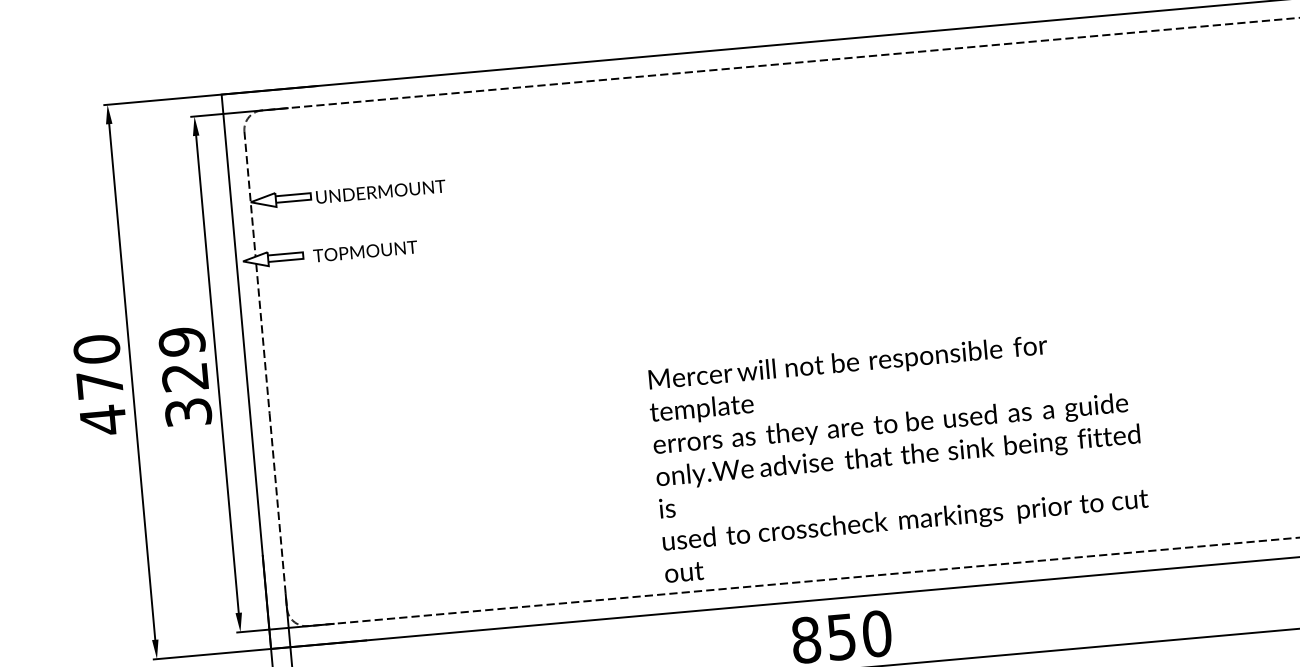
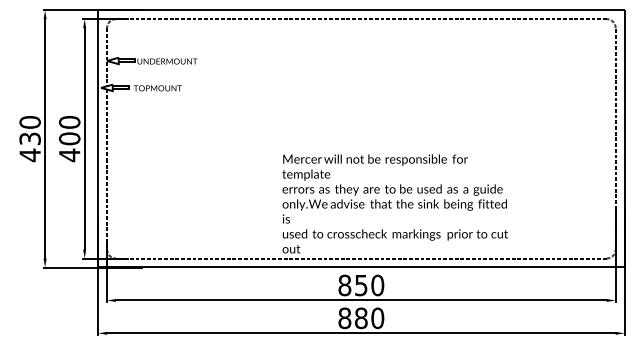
text: (184, 378) -> (69, 139), 329 -> 400
text: (98, 384) -> (29, 138), 470 -> 430

